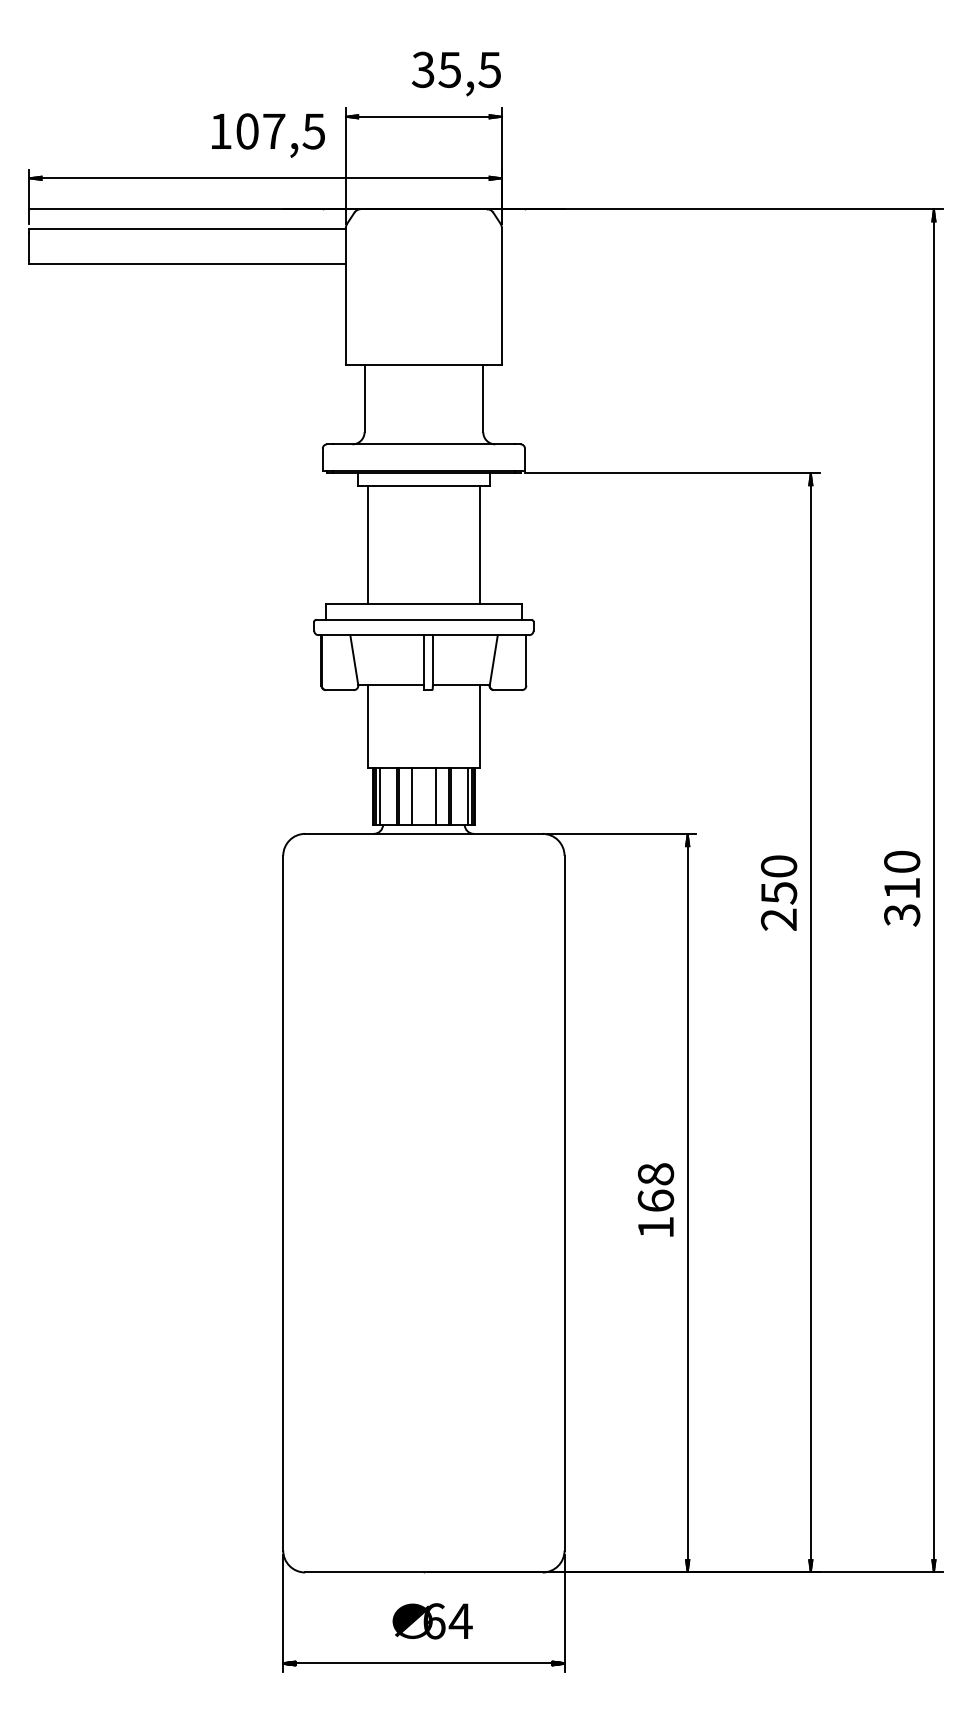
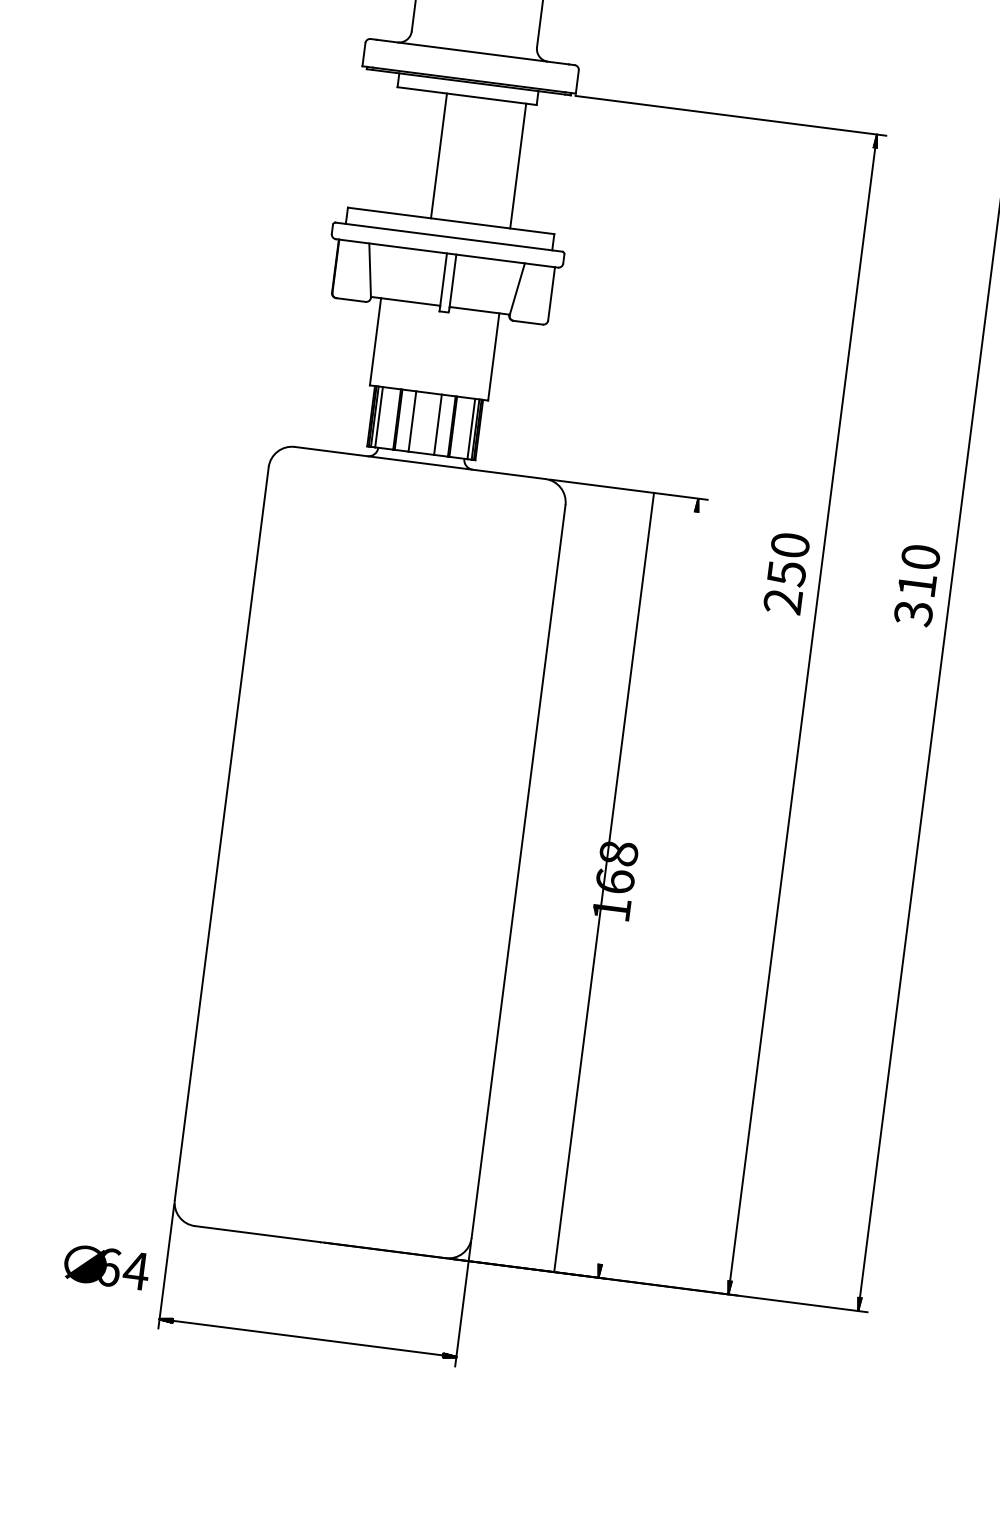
line: (367, 545) -> (438, 156), moved
line: (687, 1202) -> (604, 881), moved
text: (432, 1621) -> (106, 1267), moved

